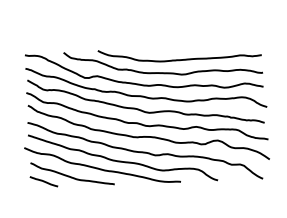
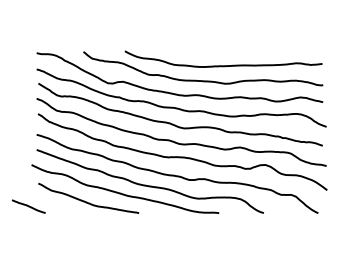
line: (43, 181) -> (28, 206), moved

